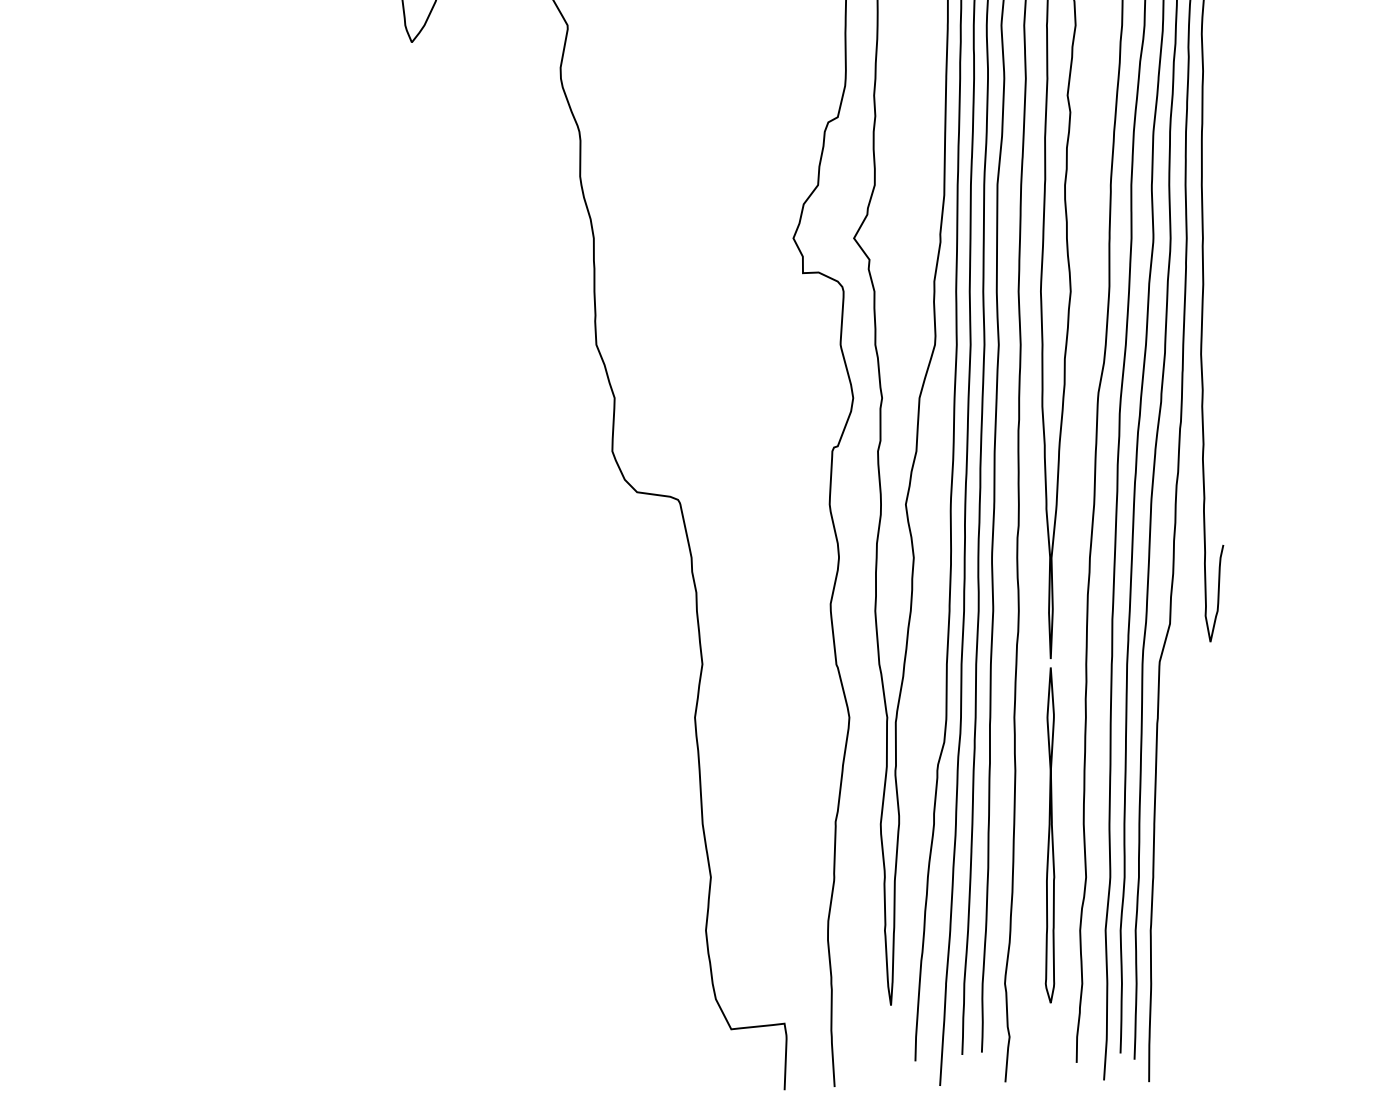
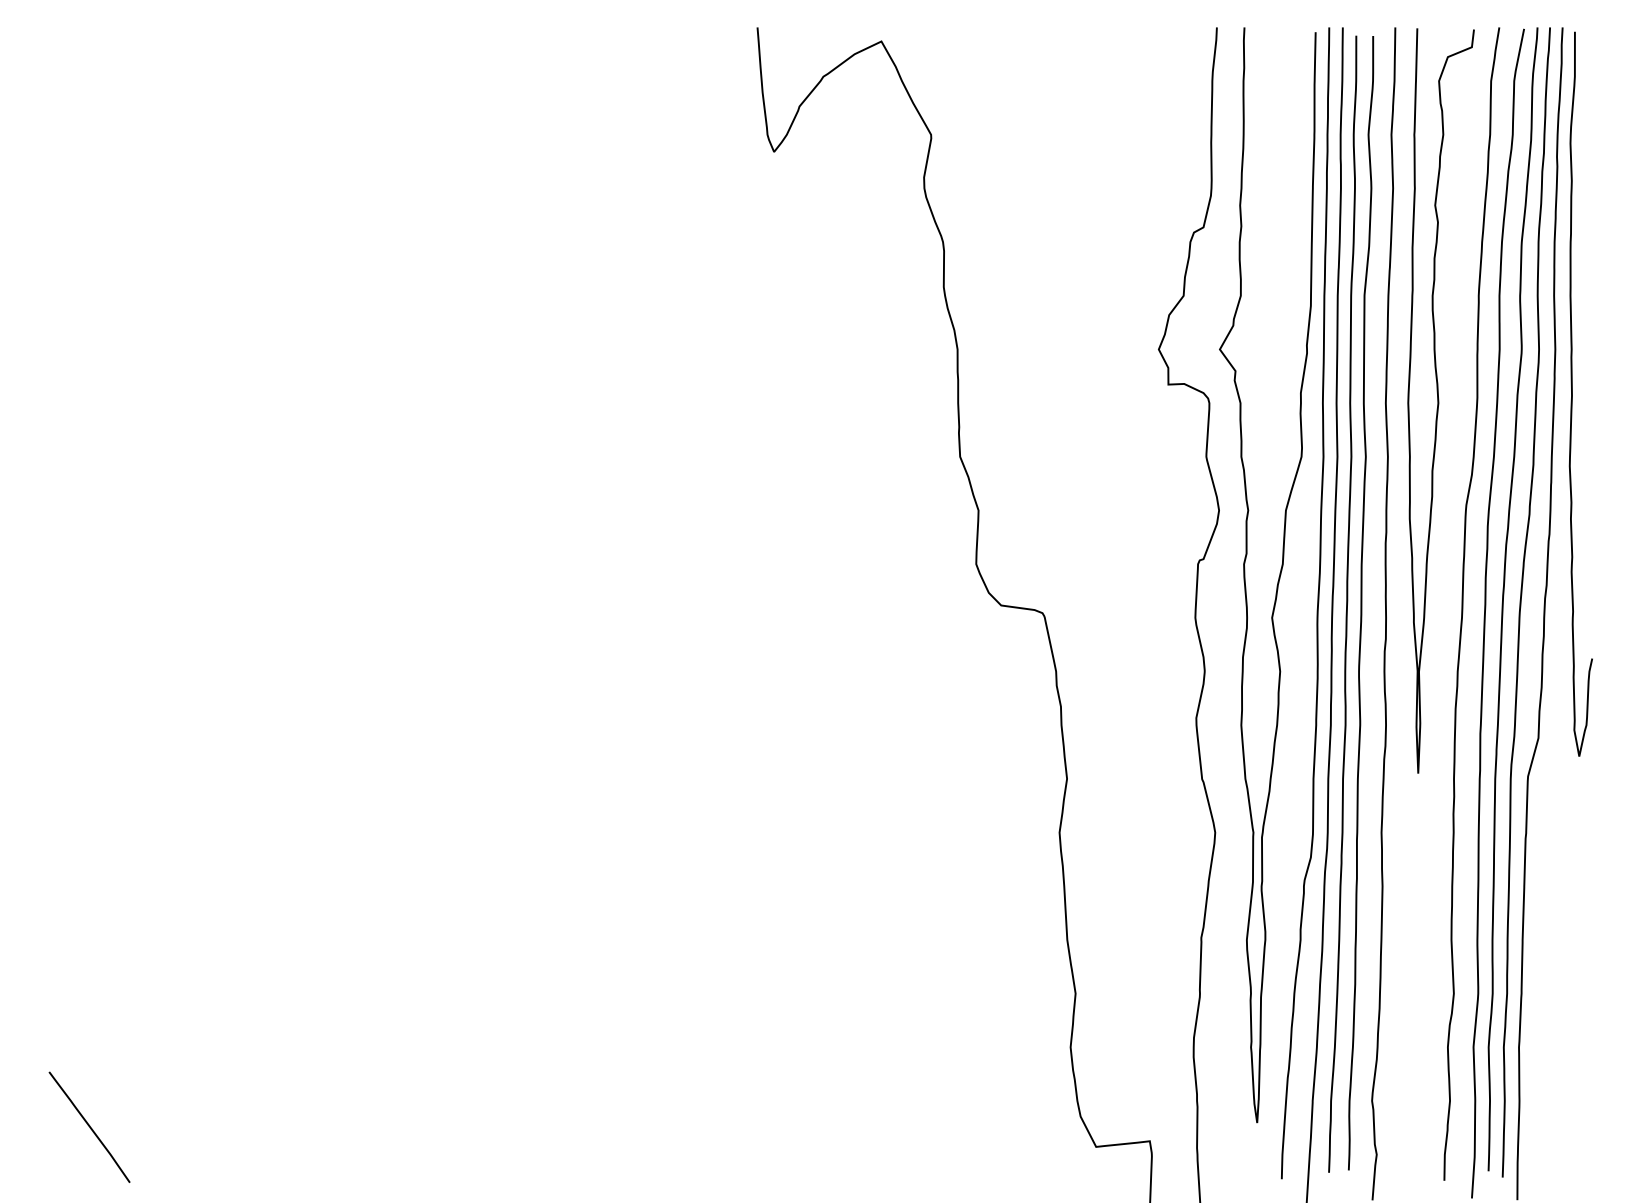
part: (1050, 835) -> (1417, 951), removed

